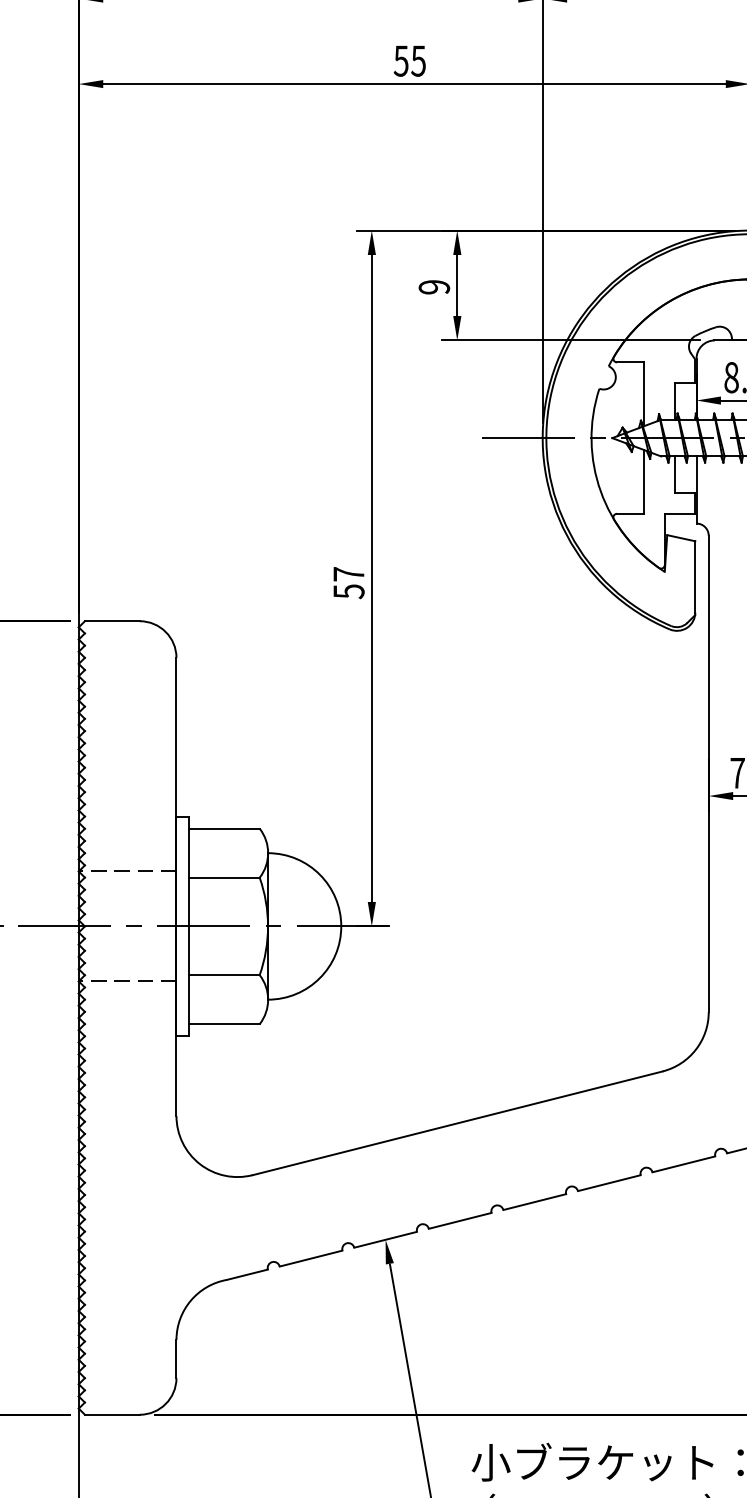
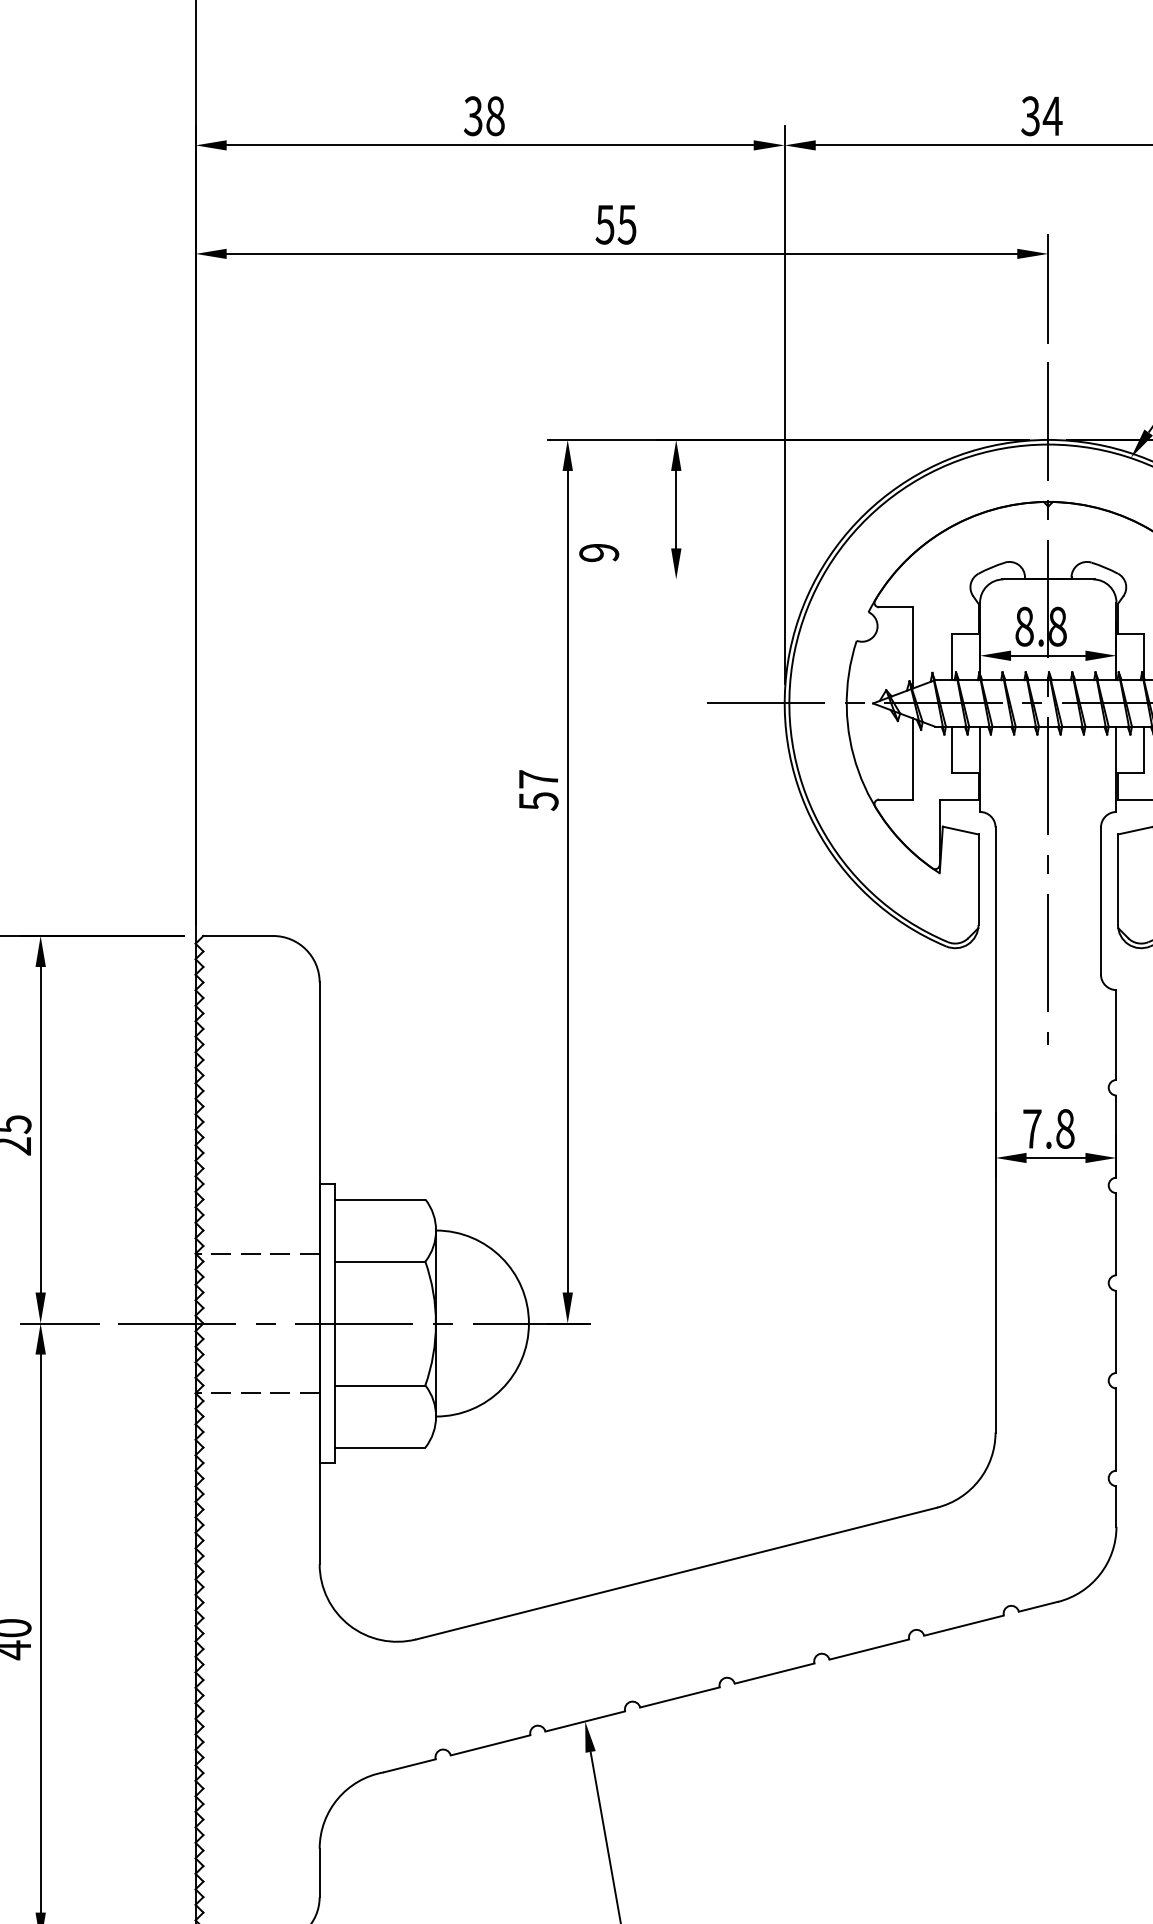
text: (434, 286) -> (599, 552), moved
line: (570, 340) -> (819, 579), removed
text: (348, 583) -> (538, 790), moved

